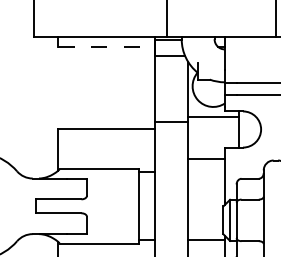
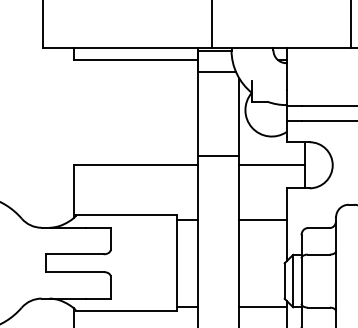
line: (106, 46) -> (135, 59), dashed -> solid
line: (213, 116) -> (271, 164), moved
line: (206, 158) -> (262, 219), moved

